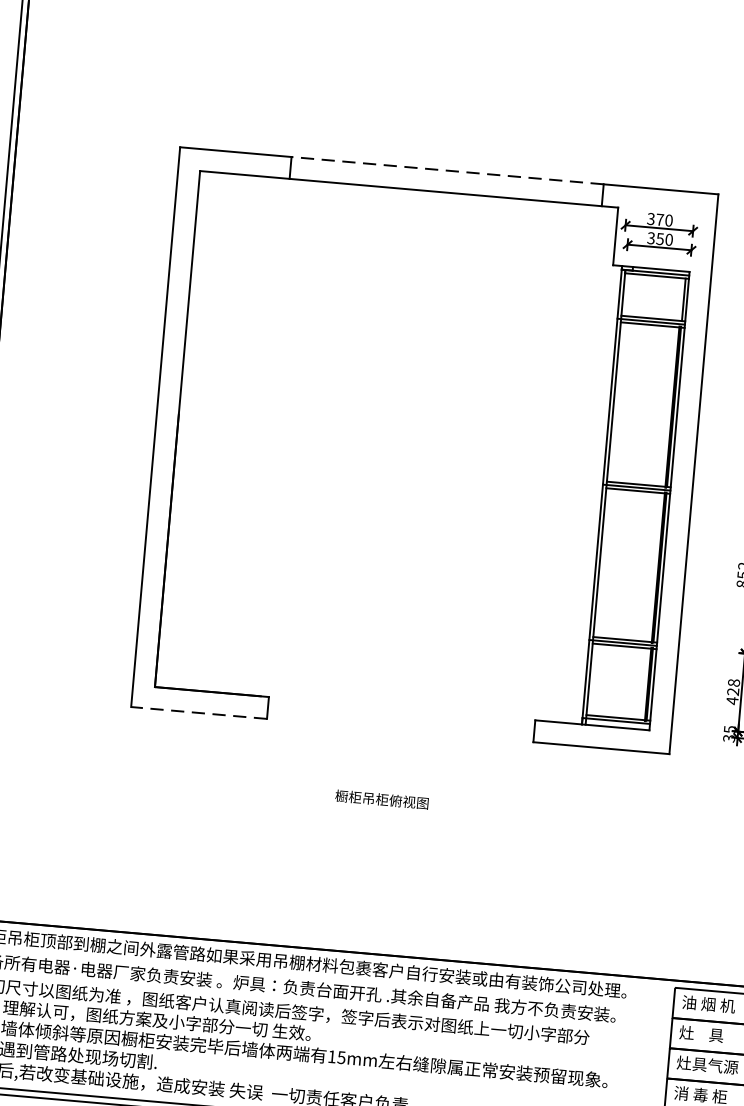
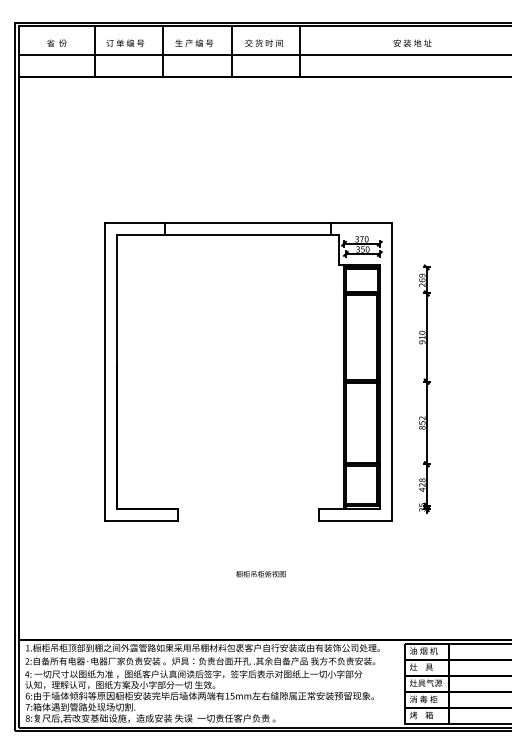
line: (447, 171) -> (247, 223), dashed -> solid
line: (197, 712) -> (140, 520), dashed -> solid
text: (381, 800) -> (260, 574), moved

